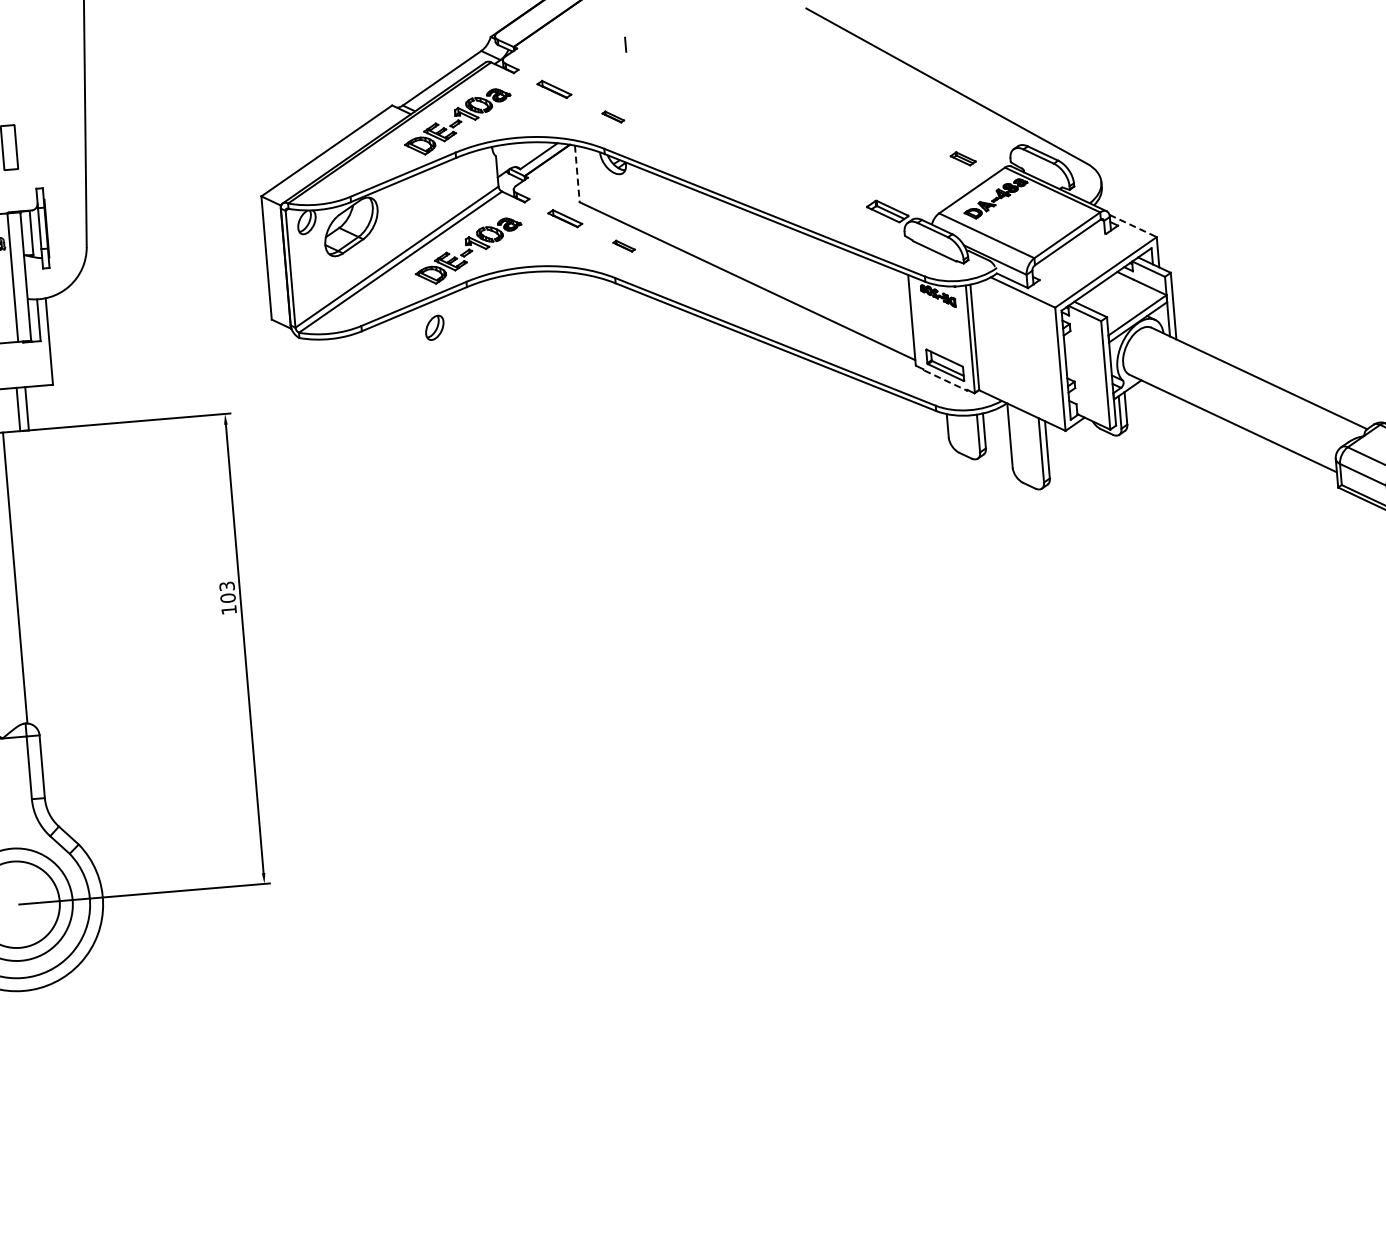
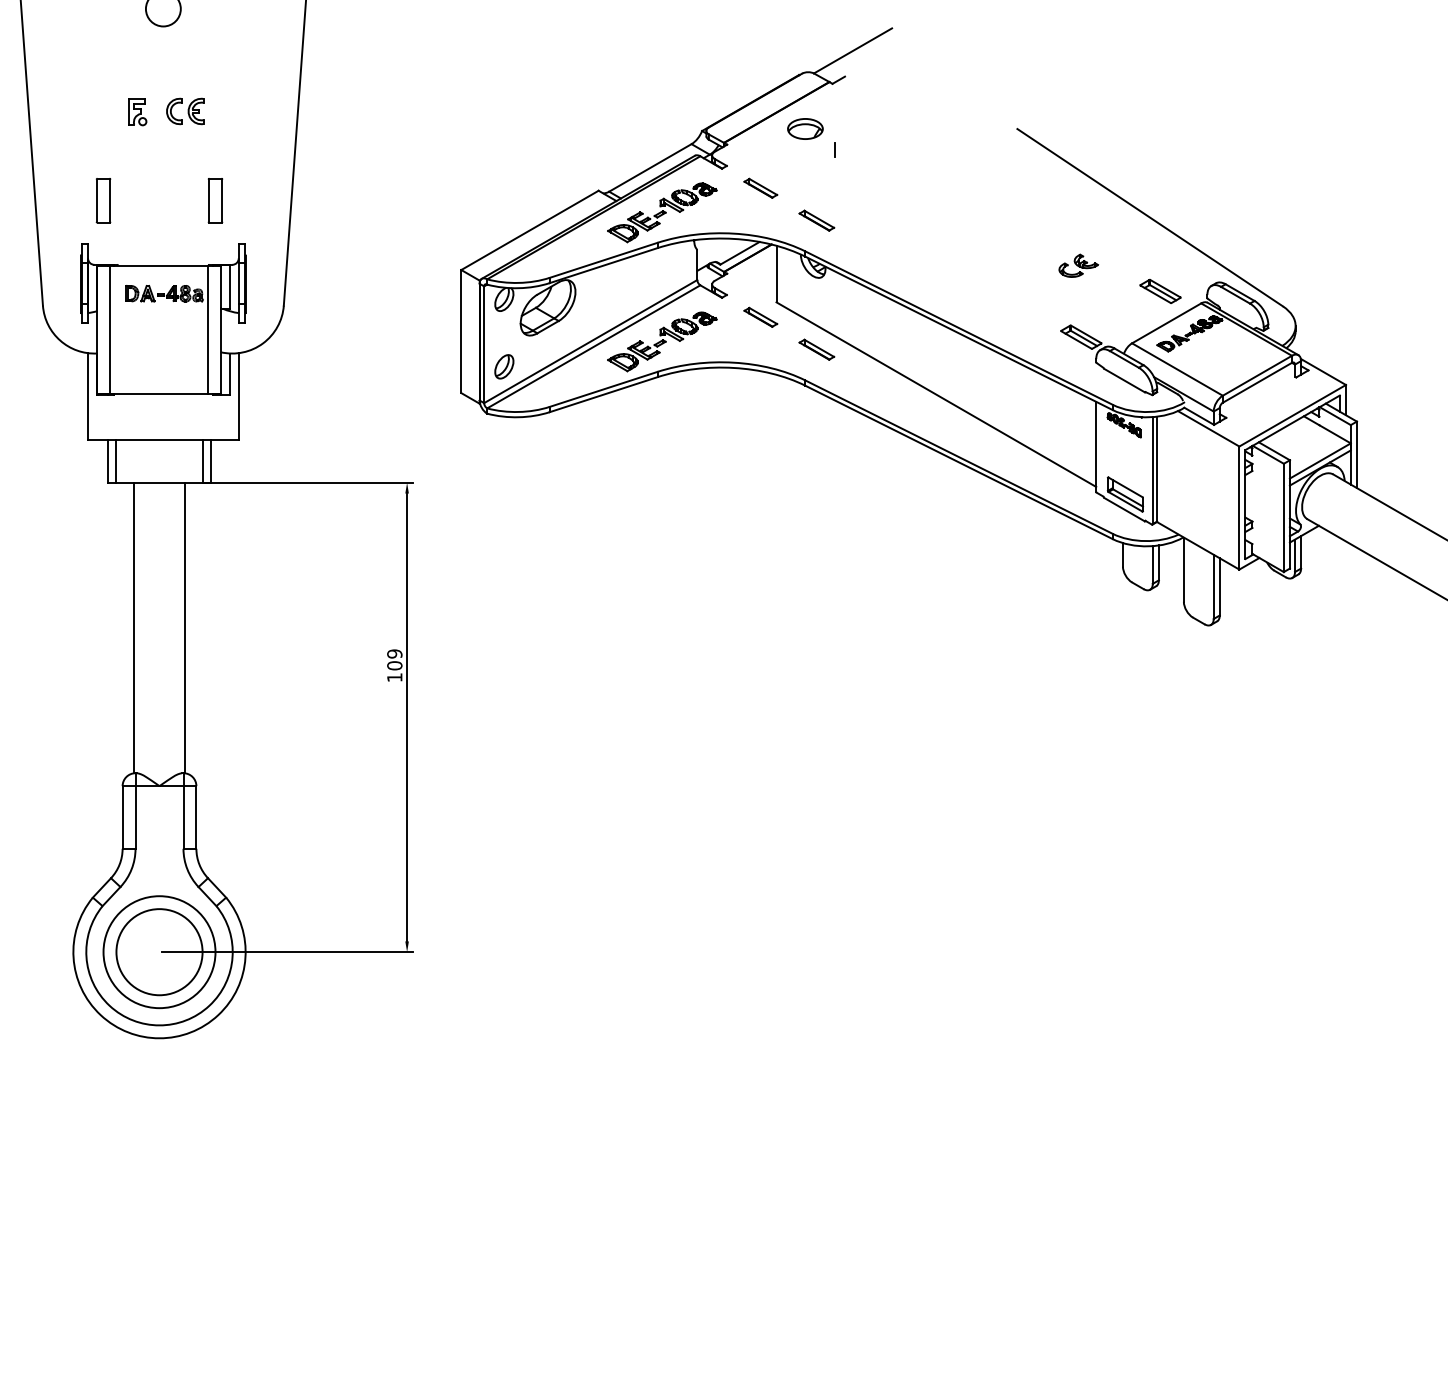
part: (594, 25) -> (805, 128), added
part: (612, 116) -> (816, 220), size x1.67
part: (878, 139) -> (1078, 265), added
part: (963, 158) -> (1160, 290), size x1.67
line: (577, 174) -> (776, 274), dashed -> solid
line: (1133, 226) -> (1323, 372), dashed -> solid
part: (623, 246) -> (816, 349), size x1.67
part: (434, 327) -> (504, 366), moved
line: (945, 380) -> (1124, 509), dashed -> solid
text: (226, 585) -> (394, 653), 103 -> 109

